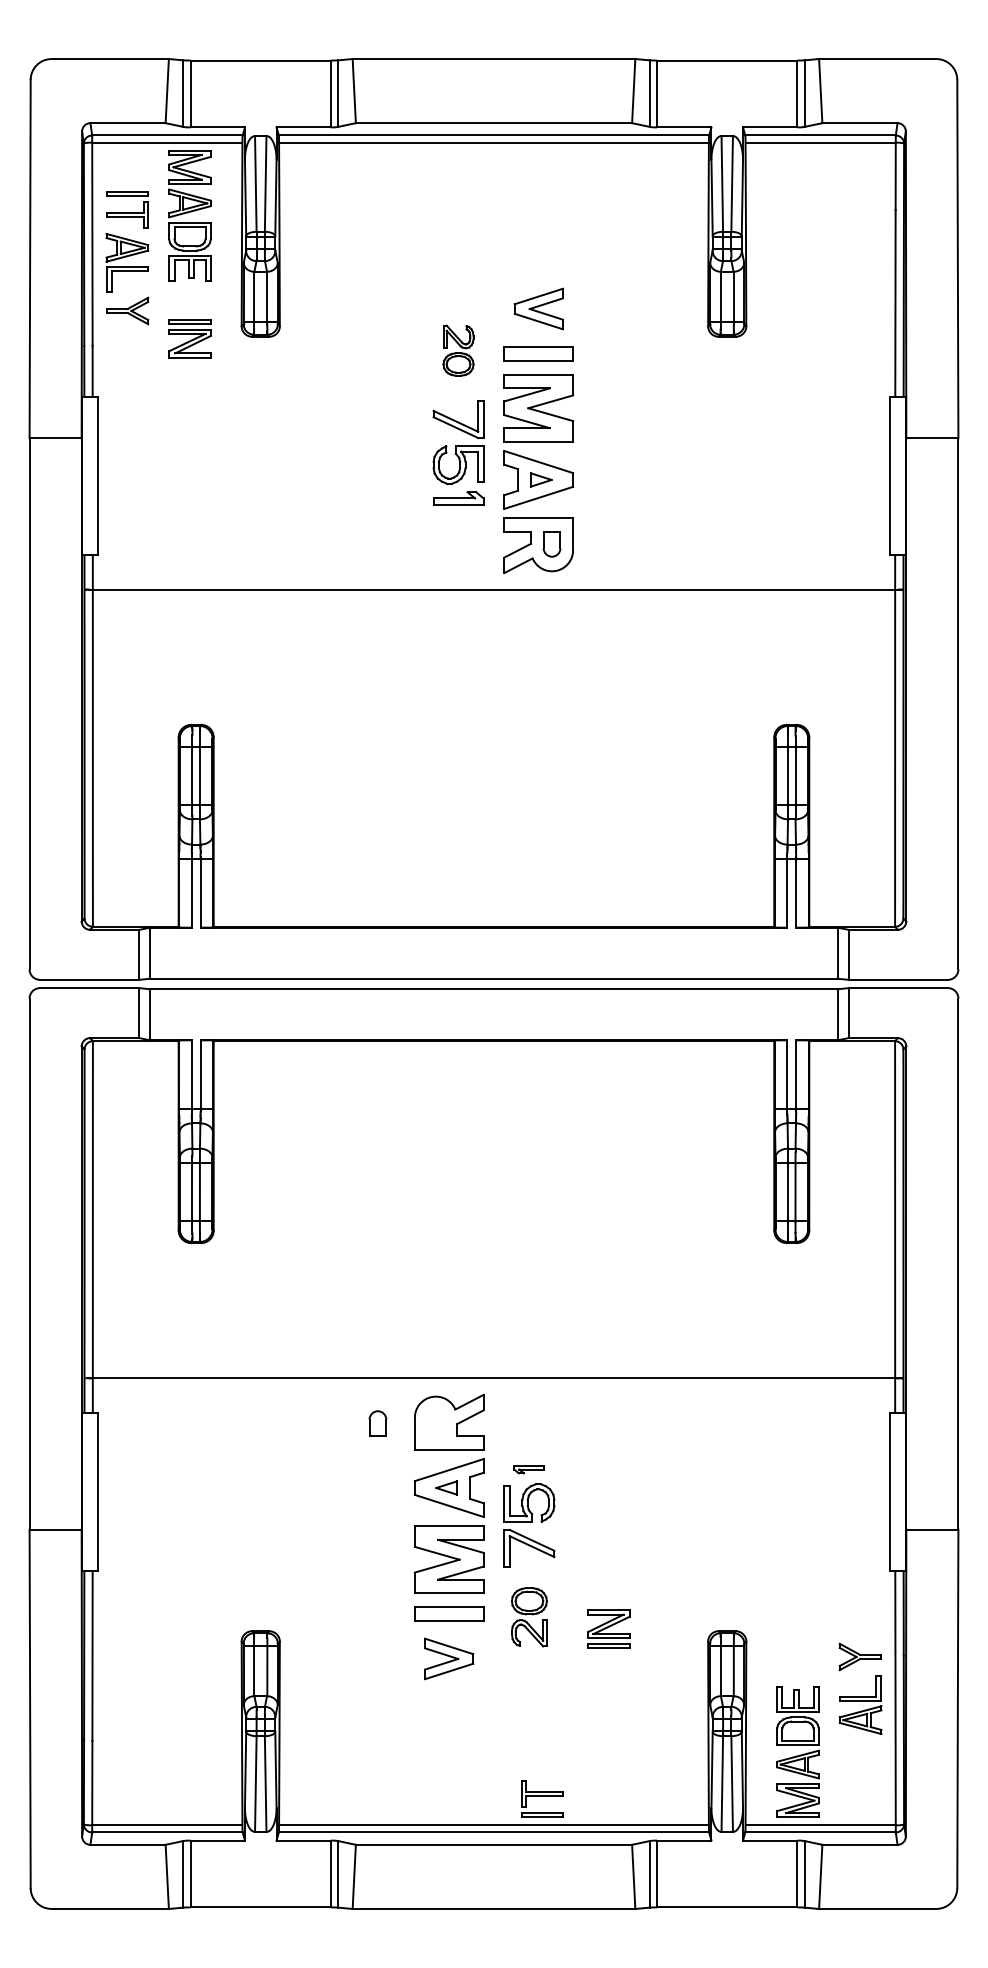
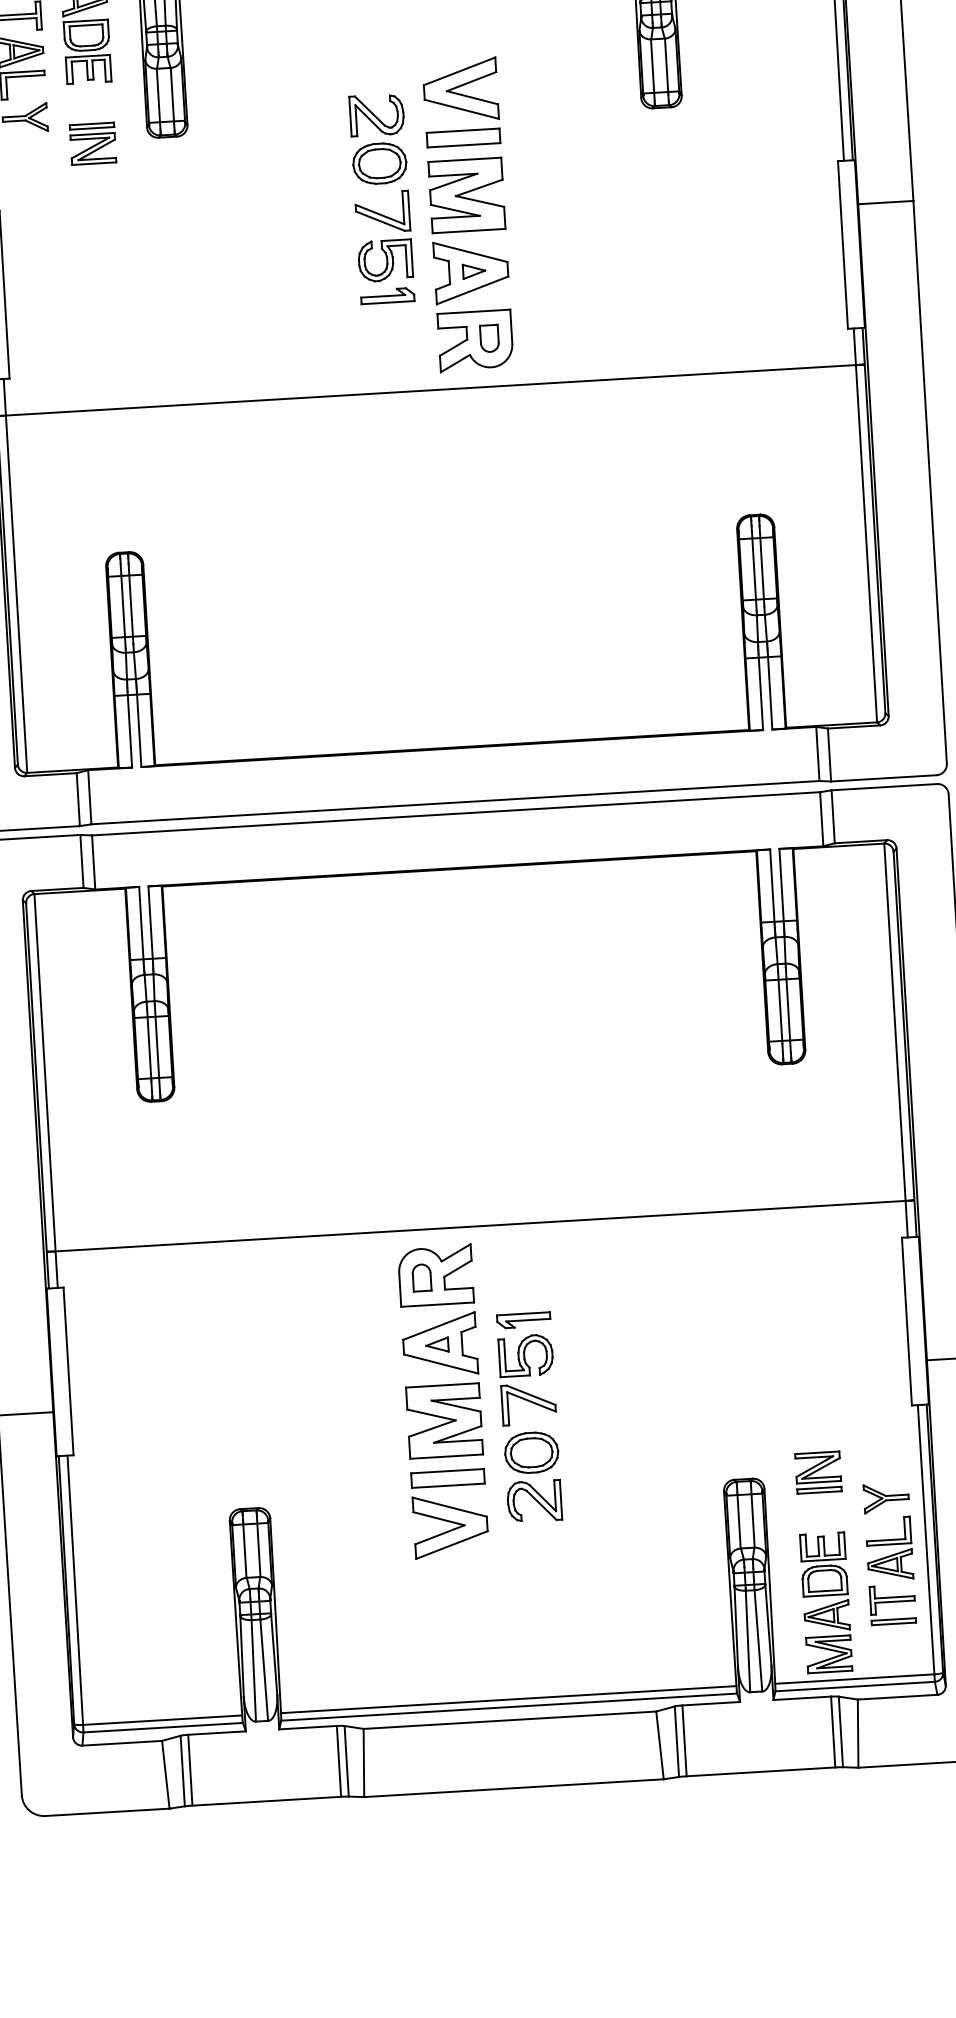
part: (538, 308) -> (460, 89), size x1.43
part: (458, 350) -> (378, 139), size x1.67
part: (377, 1423) -> (421, 1277), moved
part: (528, 1469) -> (522, 1320), size x1.67
part: (529, 1616) -> (533, 1476), size x1.43
part: (608, 1628) -> (817, 1471), moved
part: (448, 1658) -> (450, 1525), size x1.43
part: (542, 1798) -> (892, 1604), moved

